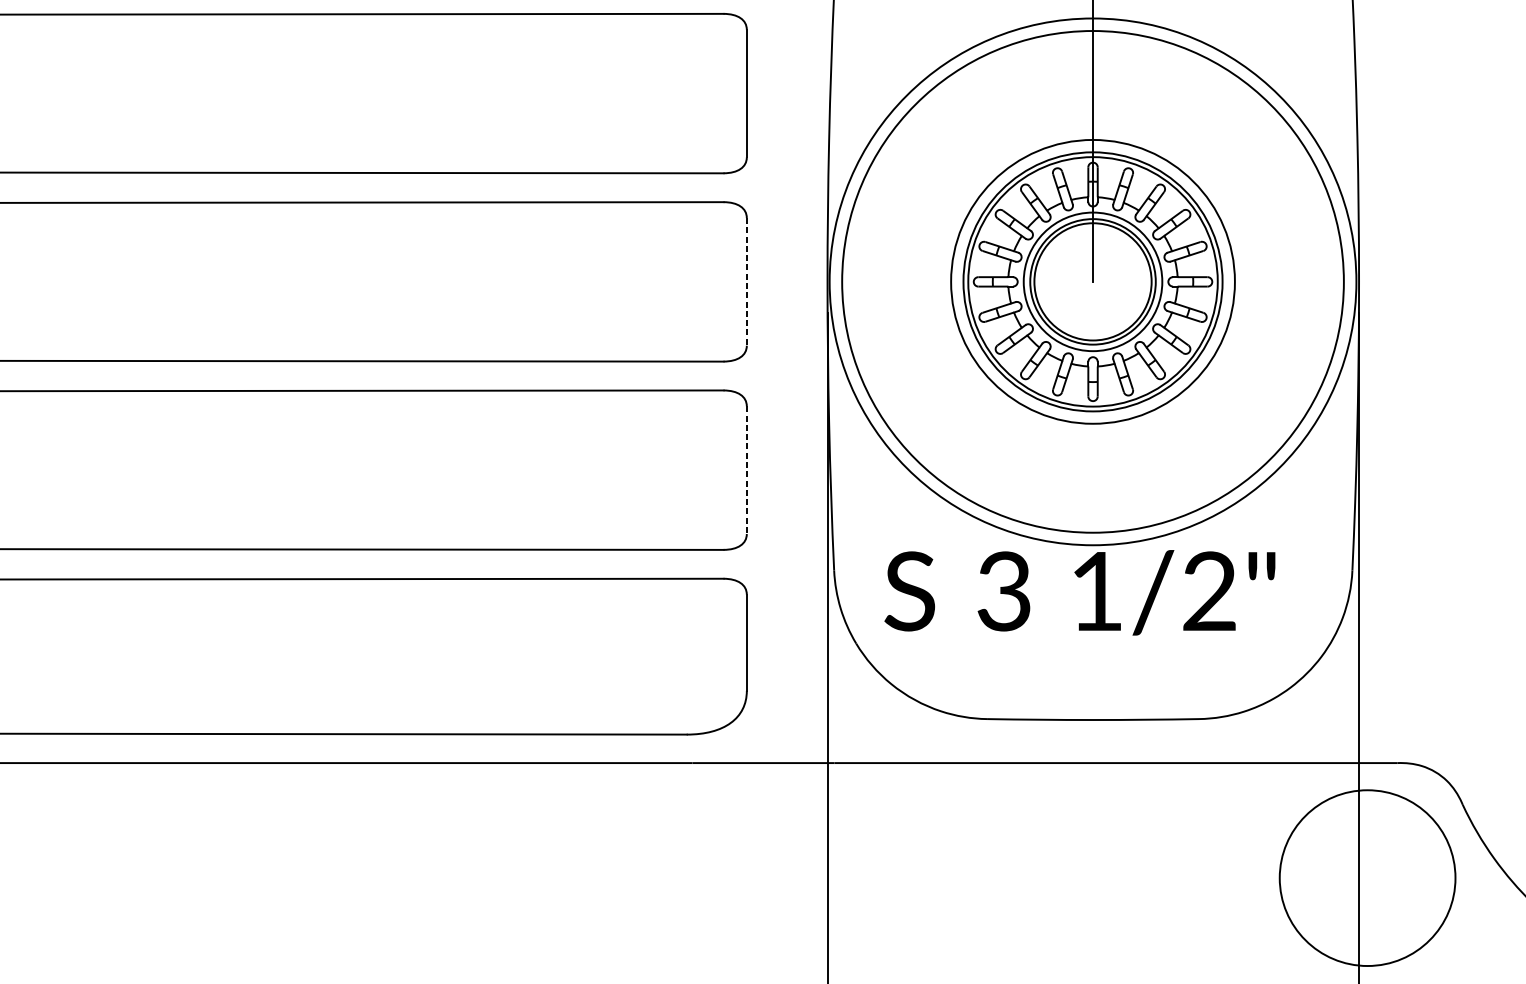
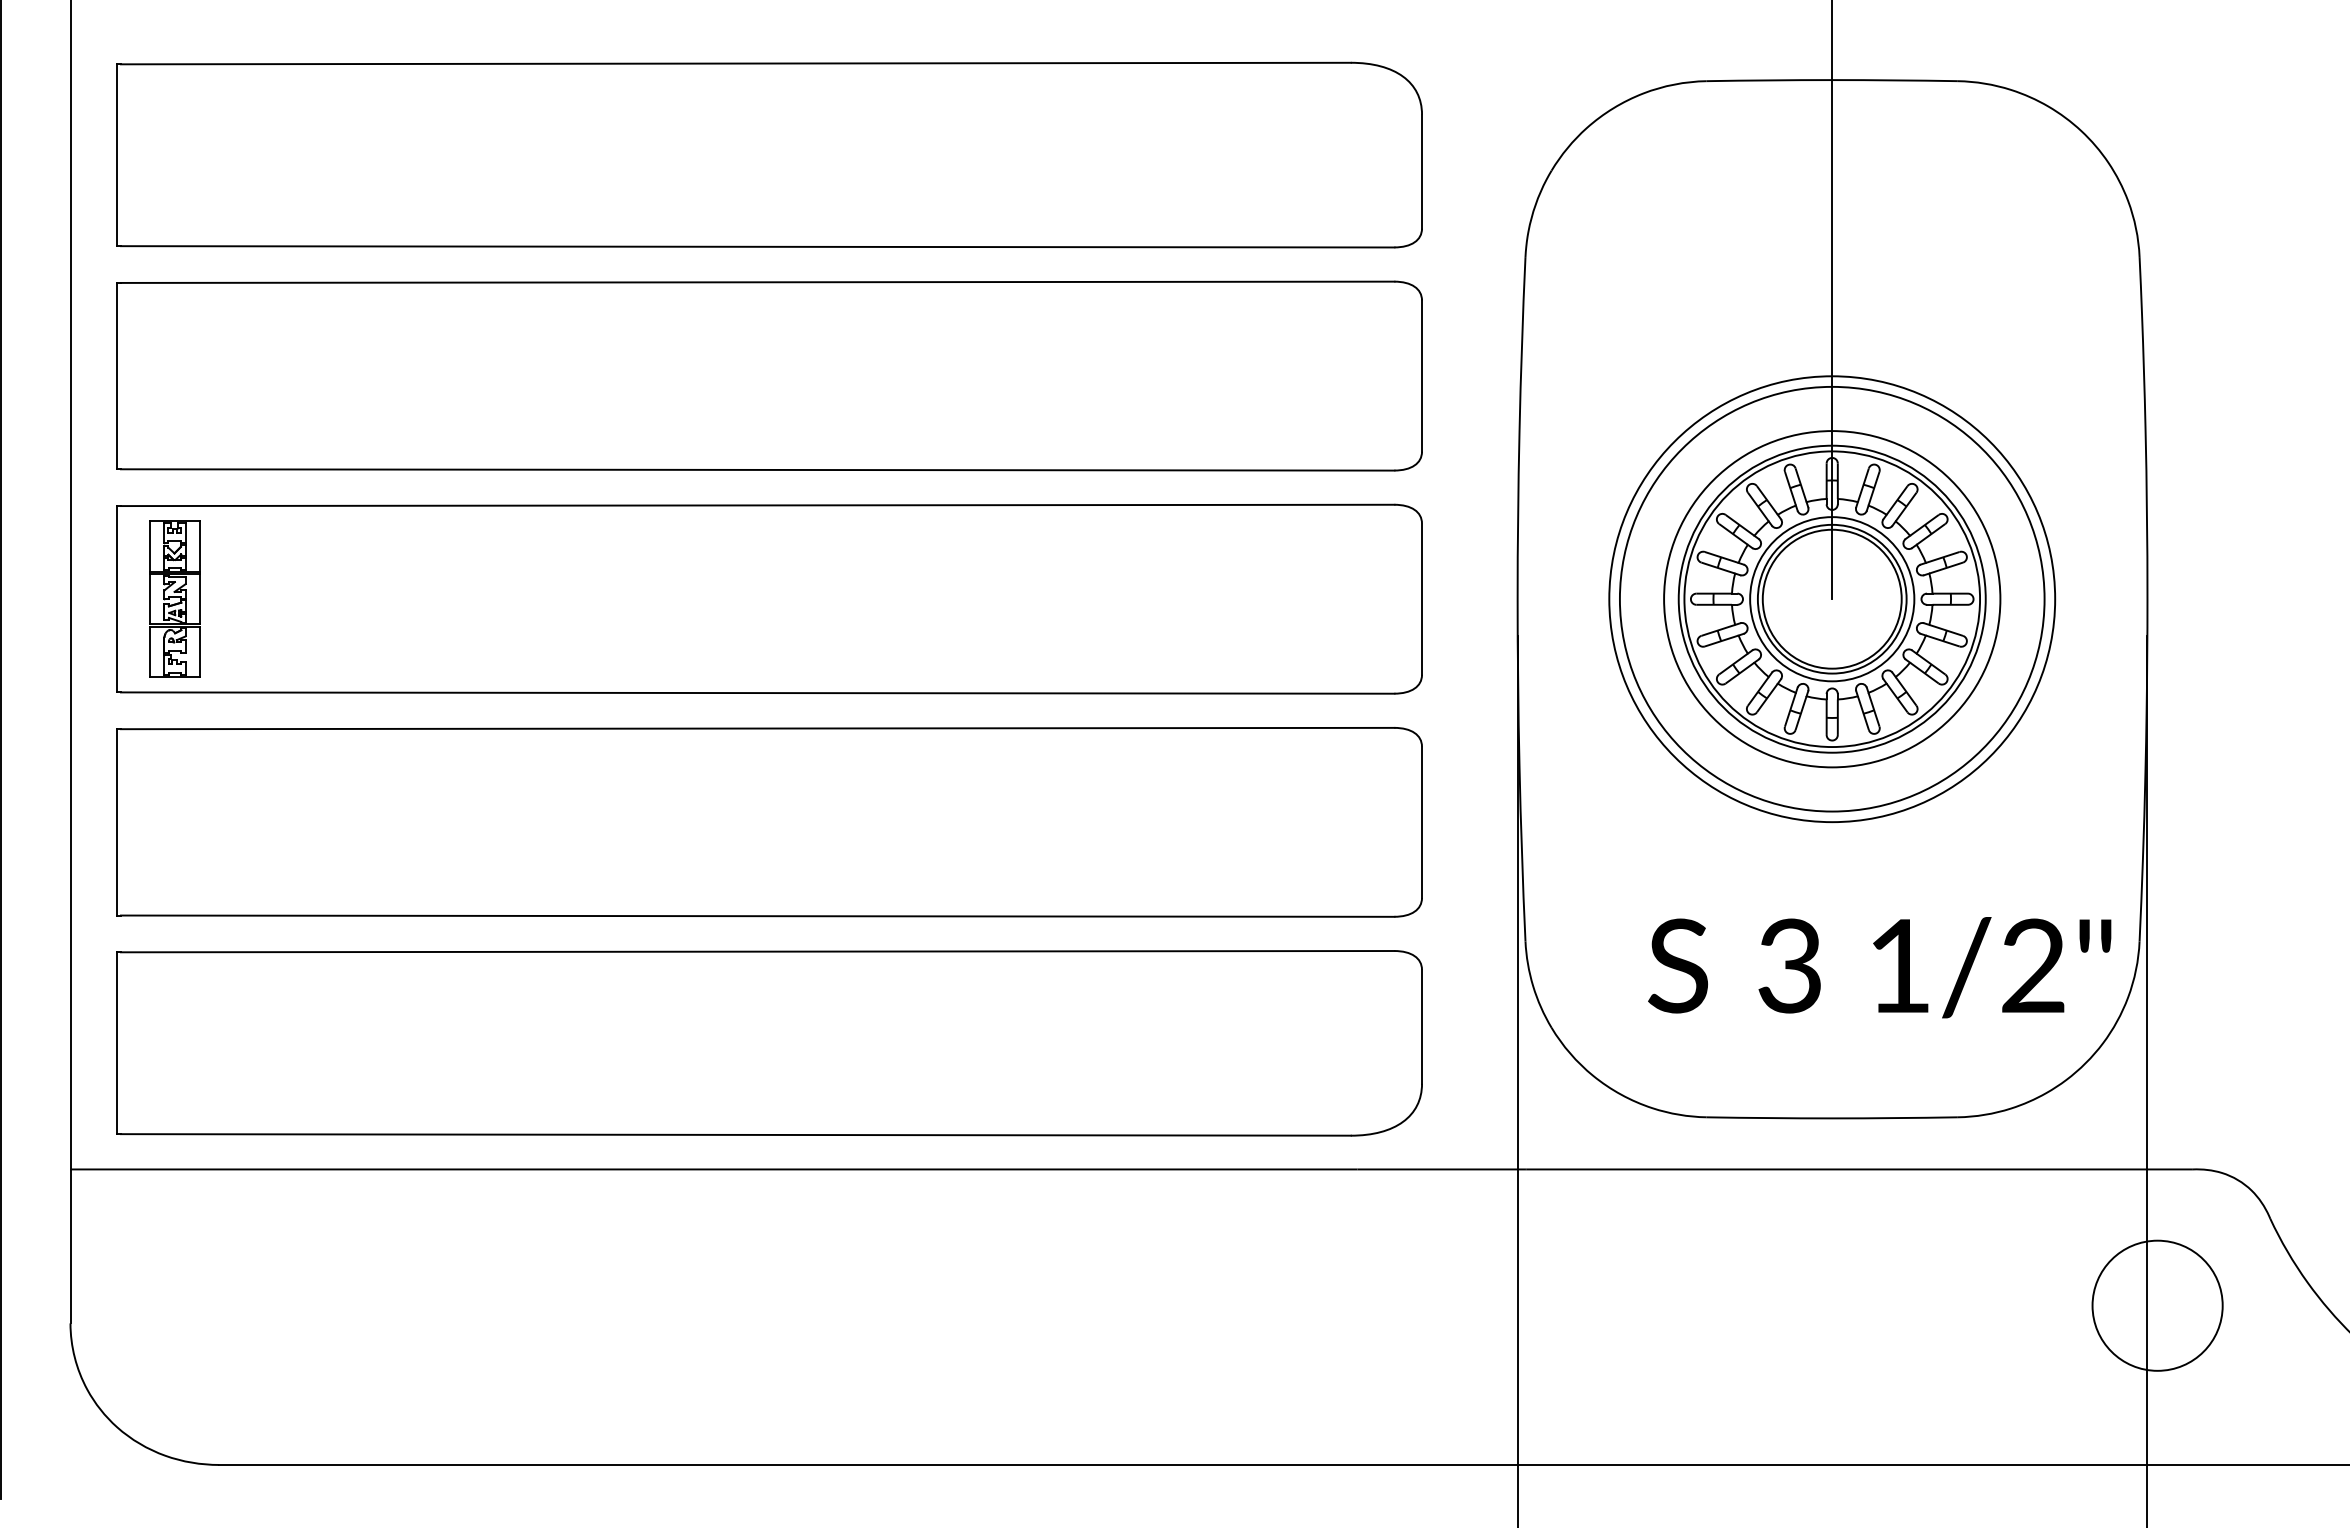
circle: (1092, 281) -> (1831, 598), size x0.71
line: (747, 282) -> (1422, 599), dashed -> solid
circle: (1093, 282) -> (1832, 599), size x0.71
line: (747, 470) -> (1422, 822), dashed -> solid
text: (1079, 592) -> (1879, 967), moved
circle: (1367, 877) -> (2157, 1305), size x0.62

